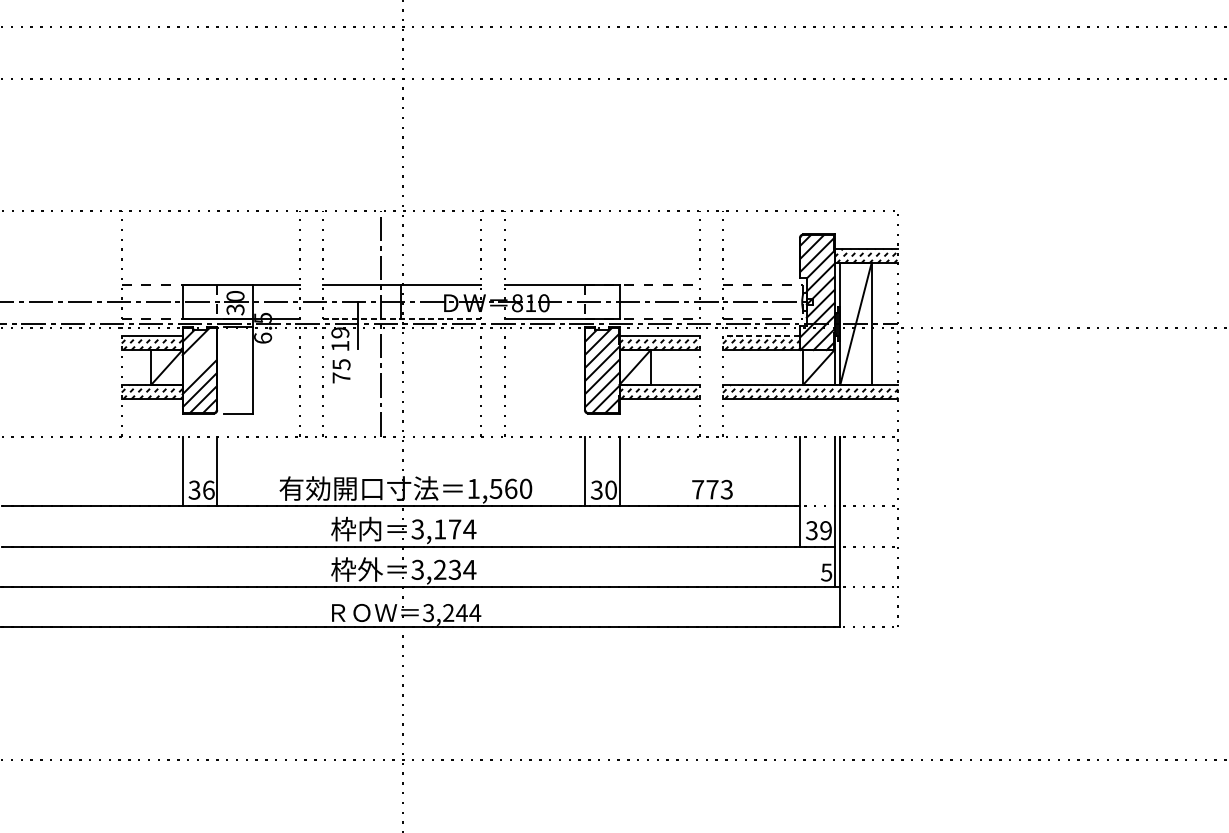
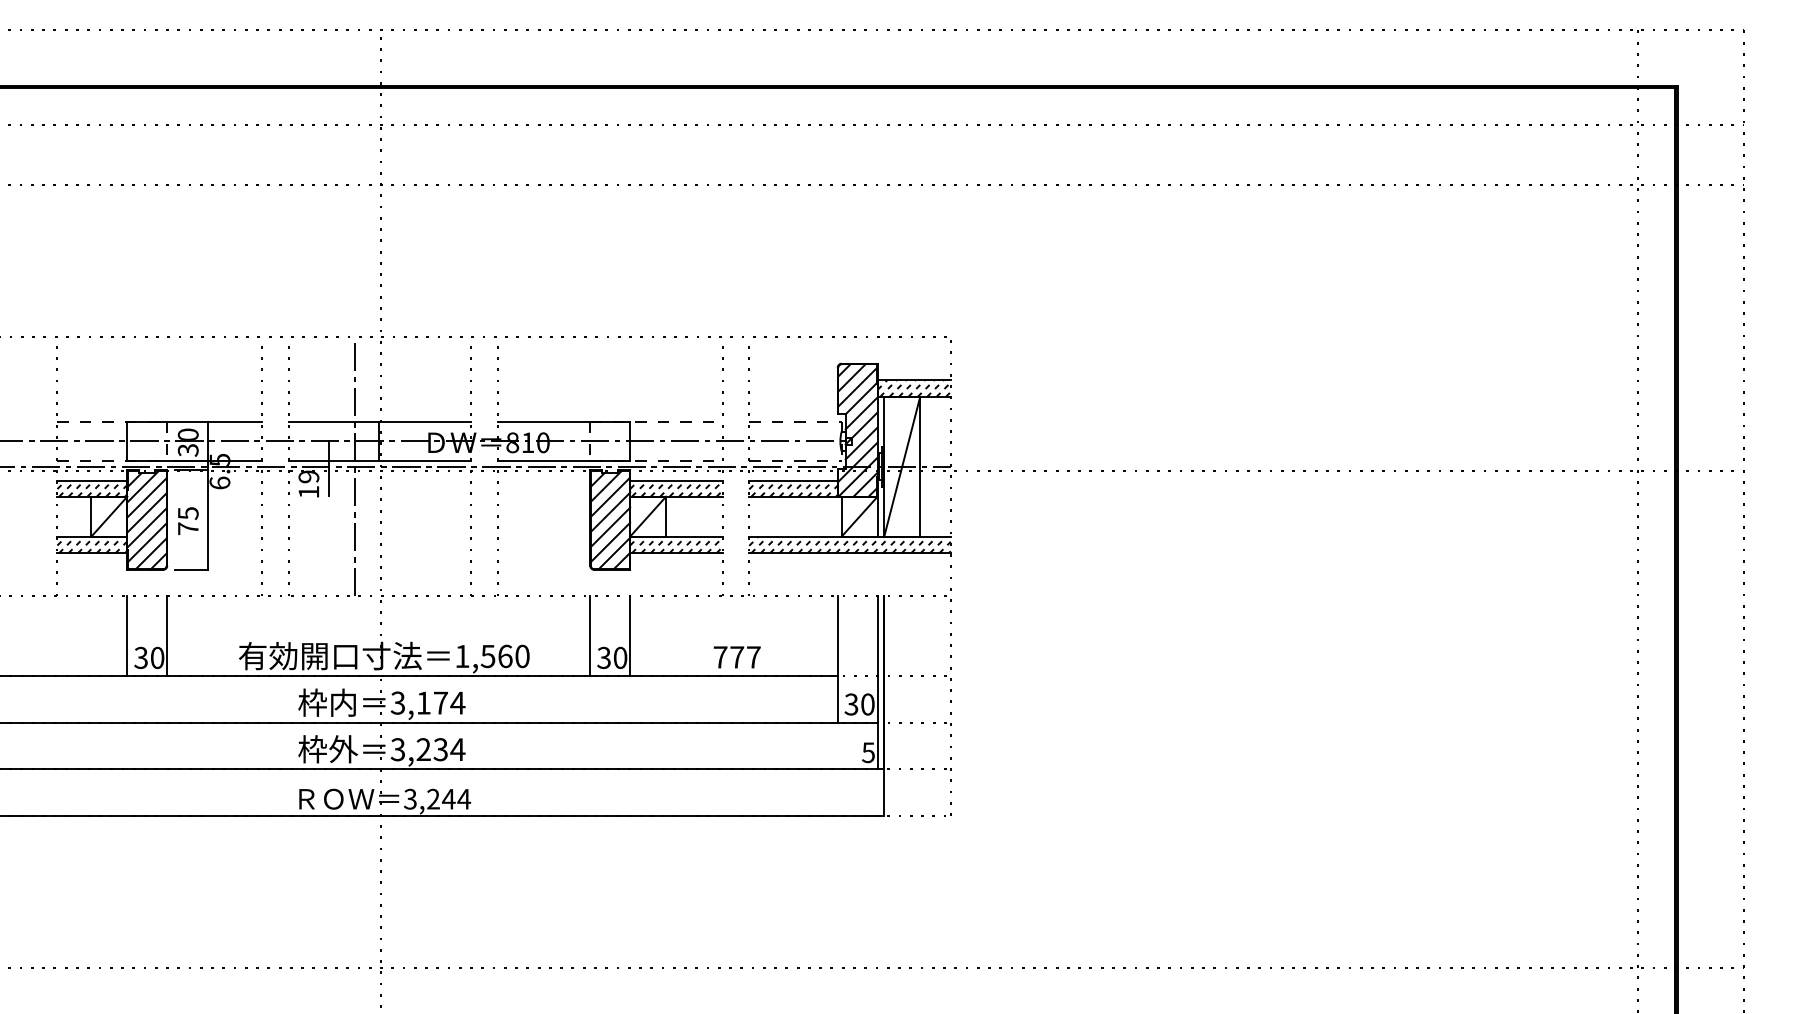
line: (402, 319) -> (380, 461), dashed -> solid
line: (761, 336) -> (793, 480), dashed -> solid
line: (199, 350) -> (146, 497), added
line: (199, 363) -> (146, 512), added
text: (341, 370) -> (188, 520), moved
text: (208, 489) -> (157, 657), 36 -> 30
text: (726, 489) -> (753, 657), 773 -> 777
text: (825, 530) -> (867, 704), 39 -> 30

